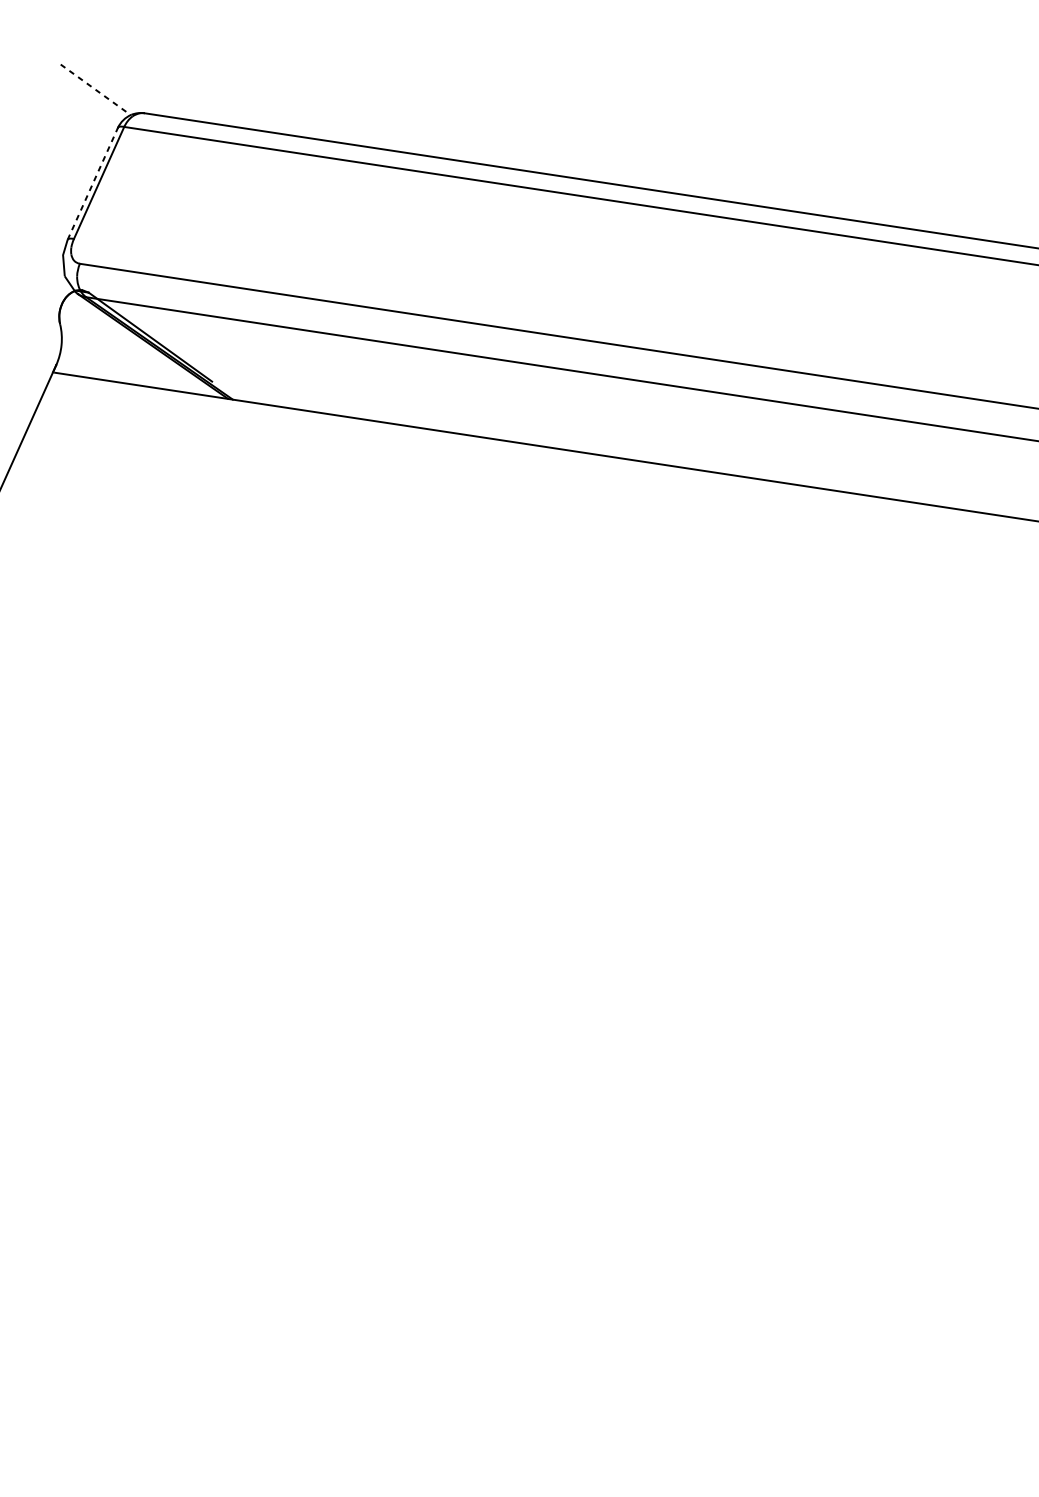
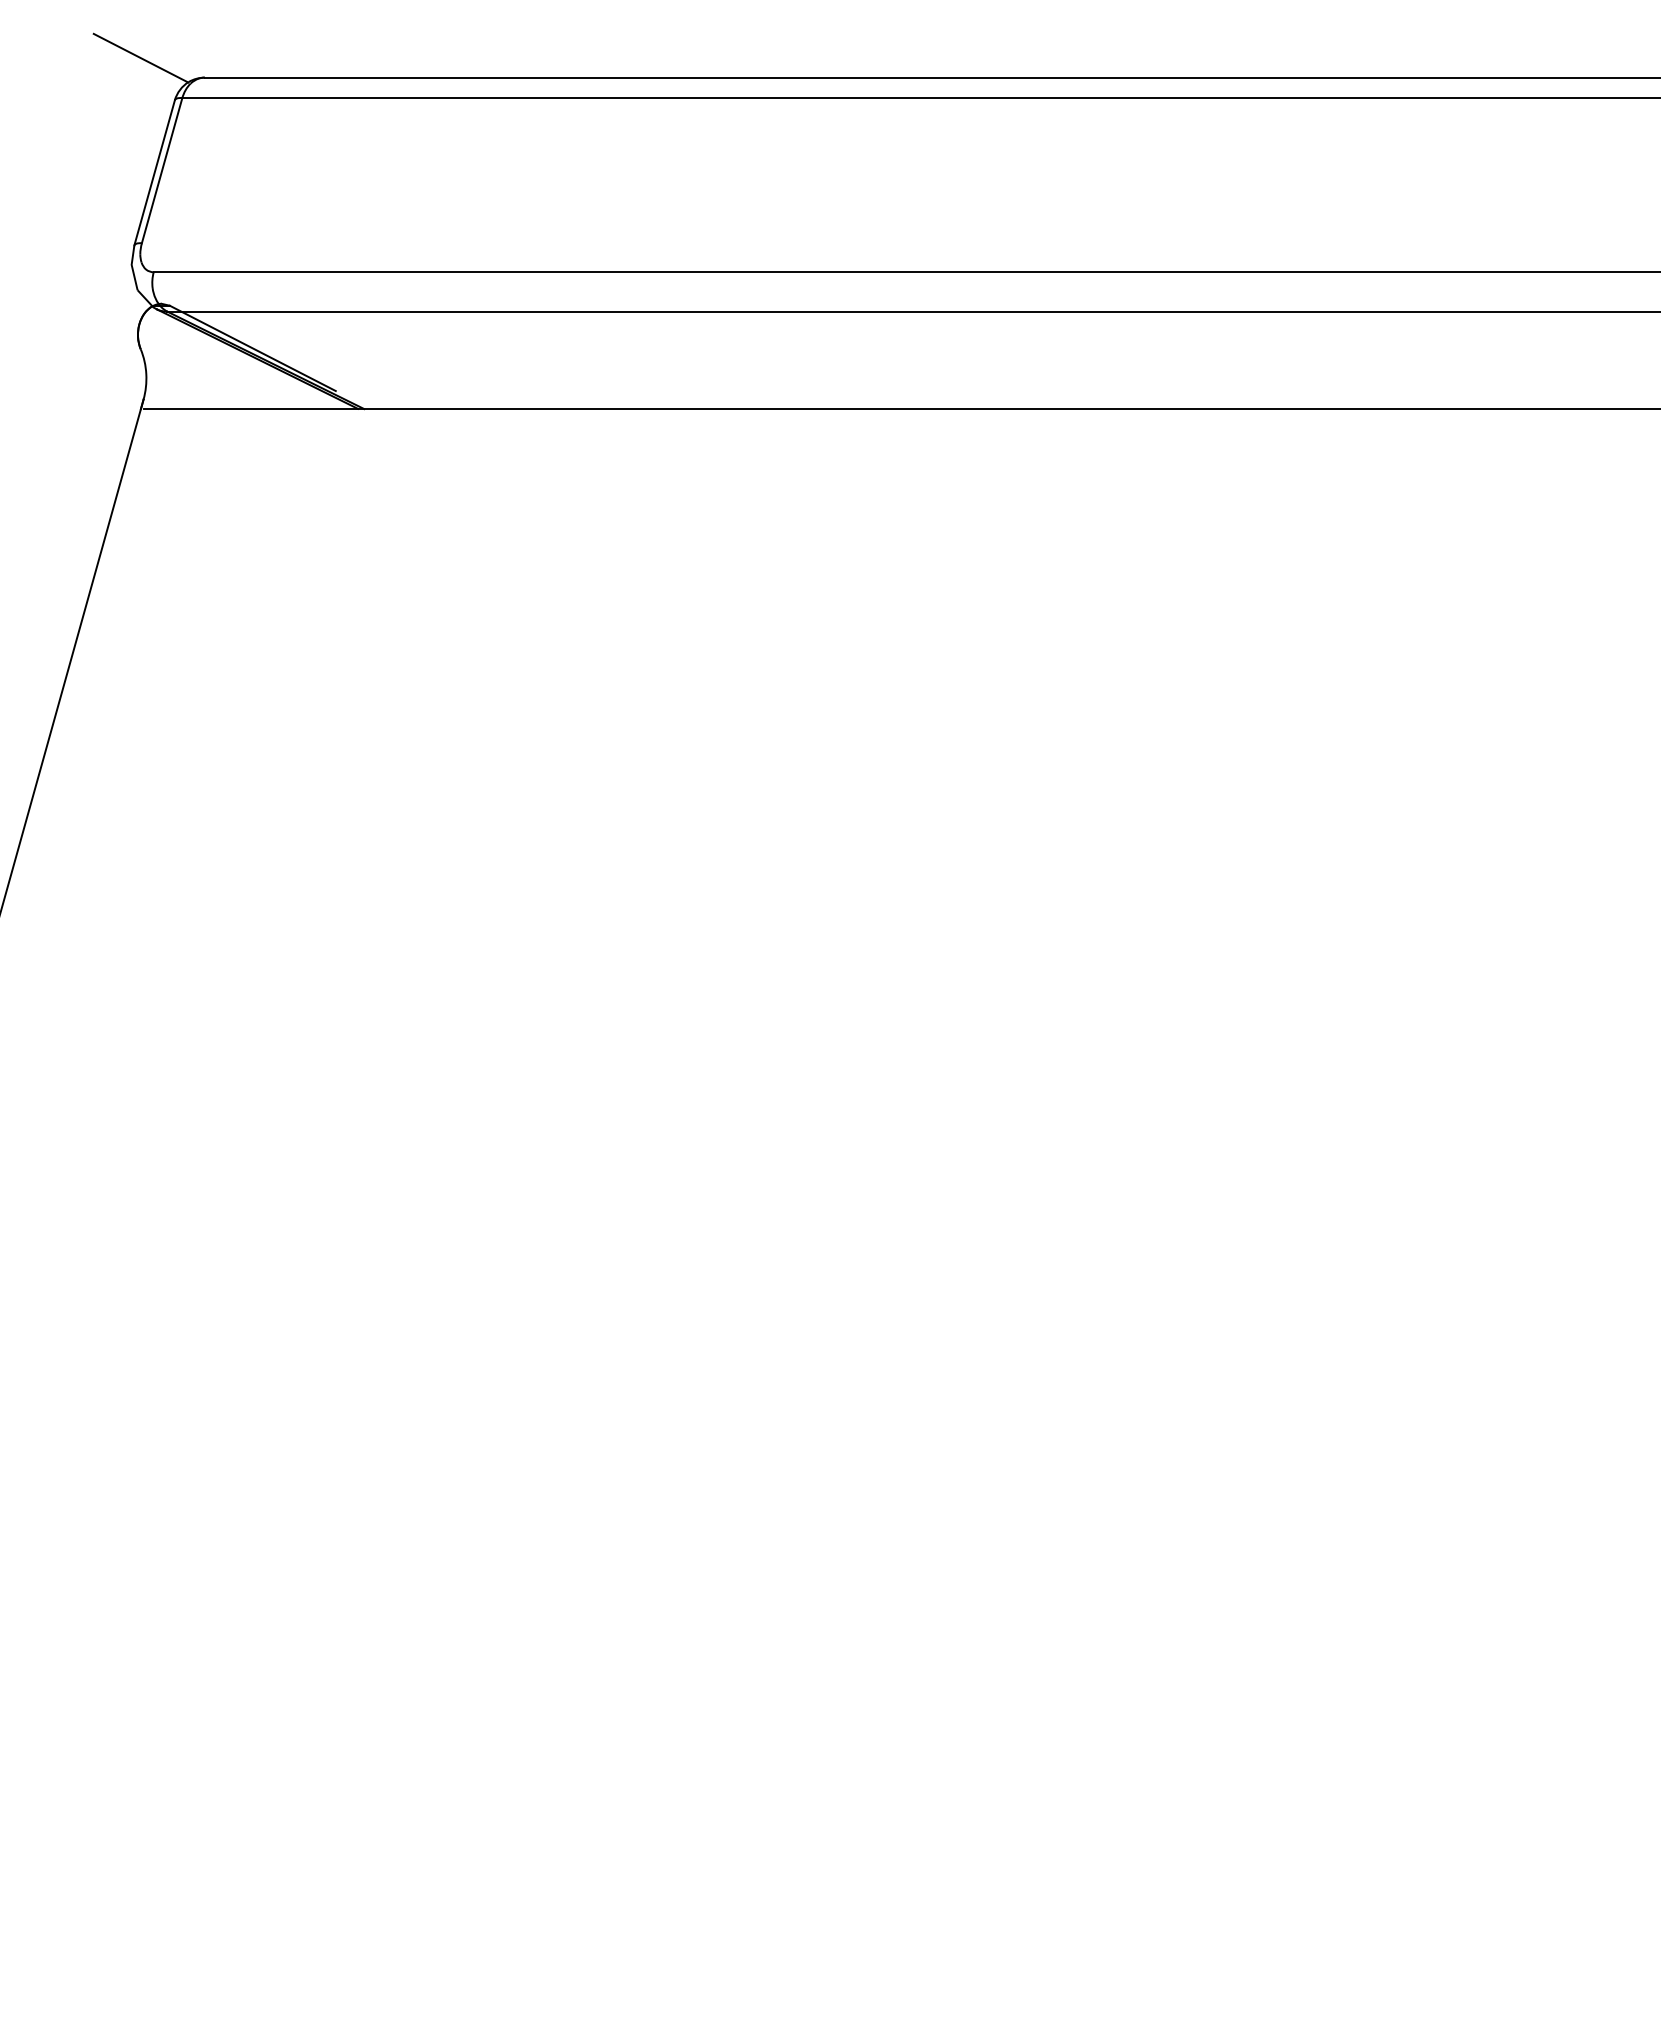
line: (96, 90) -> (141, 58), dashed -> solid
line: (92, 183) -> (154, 172), dashed -> solid

